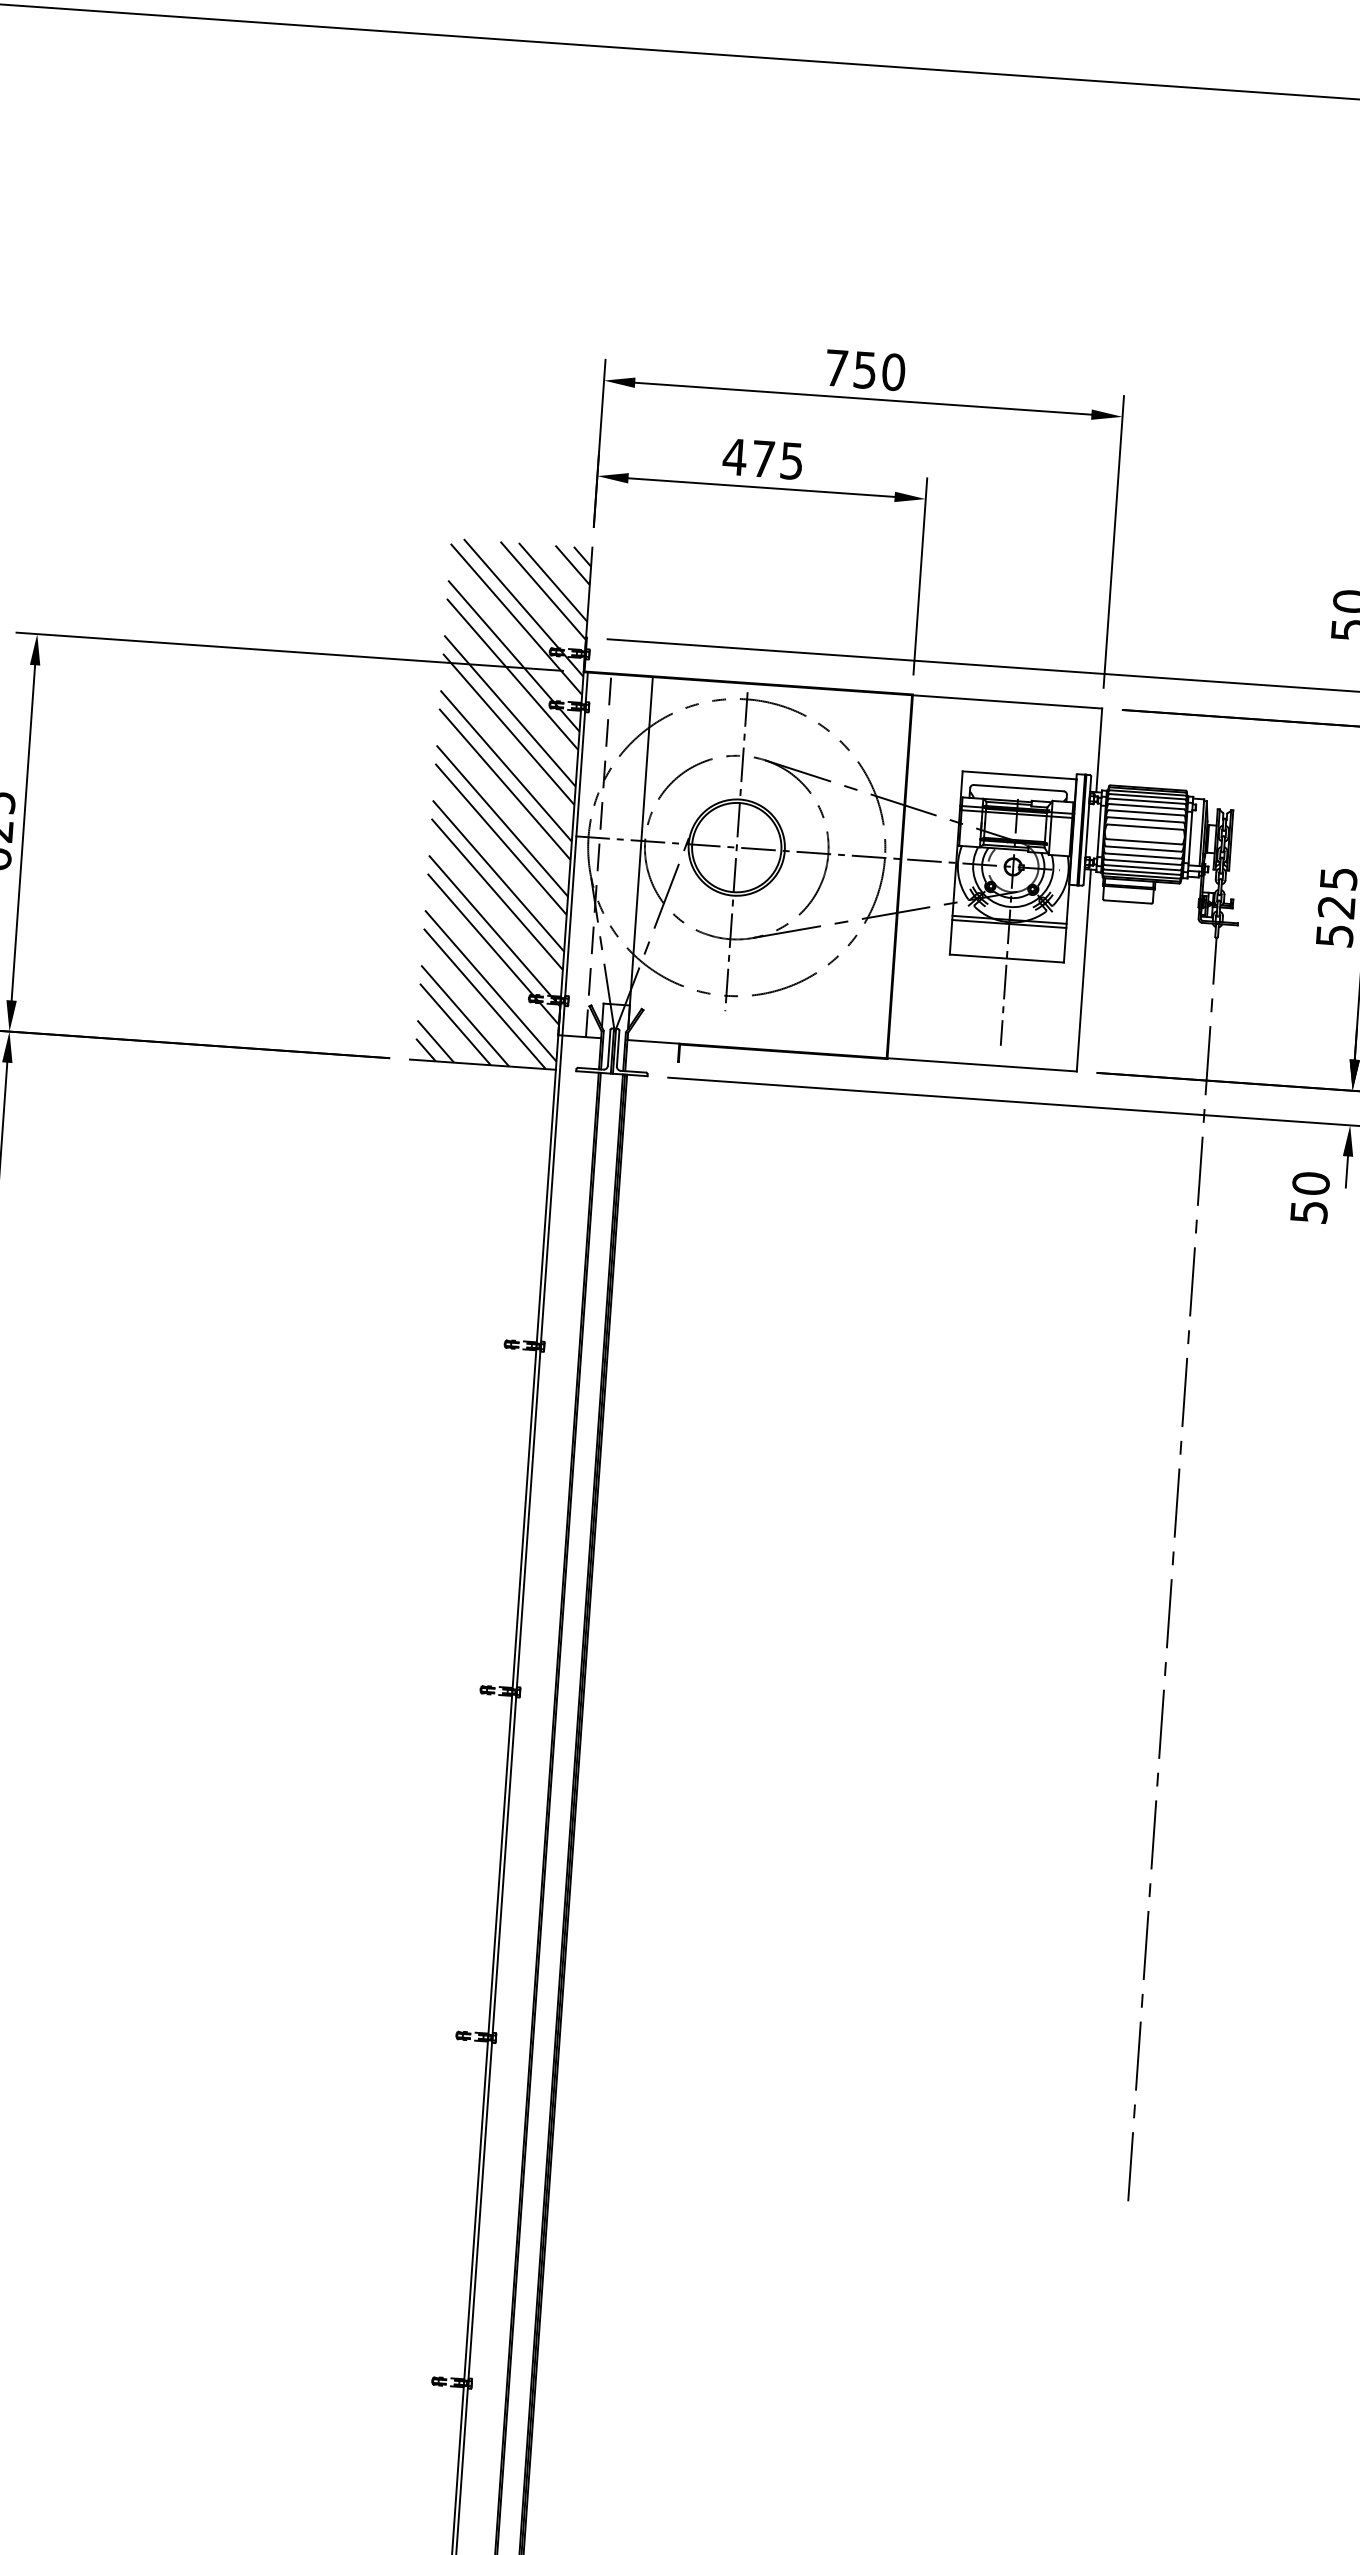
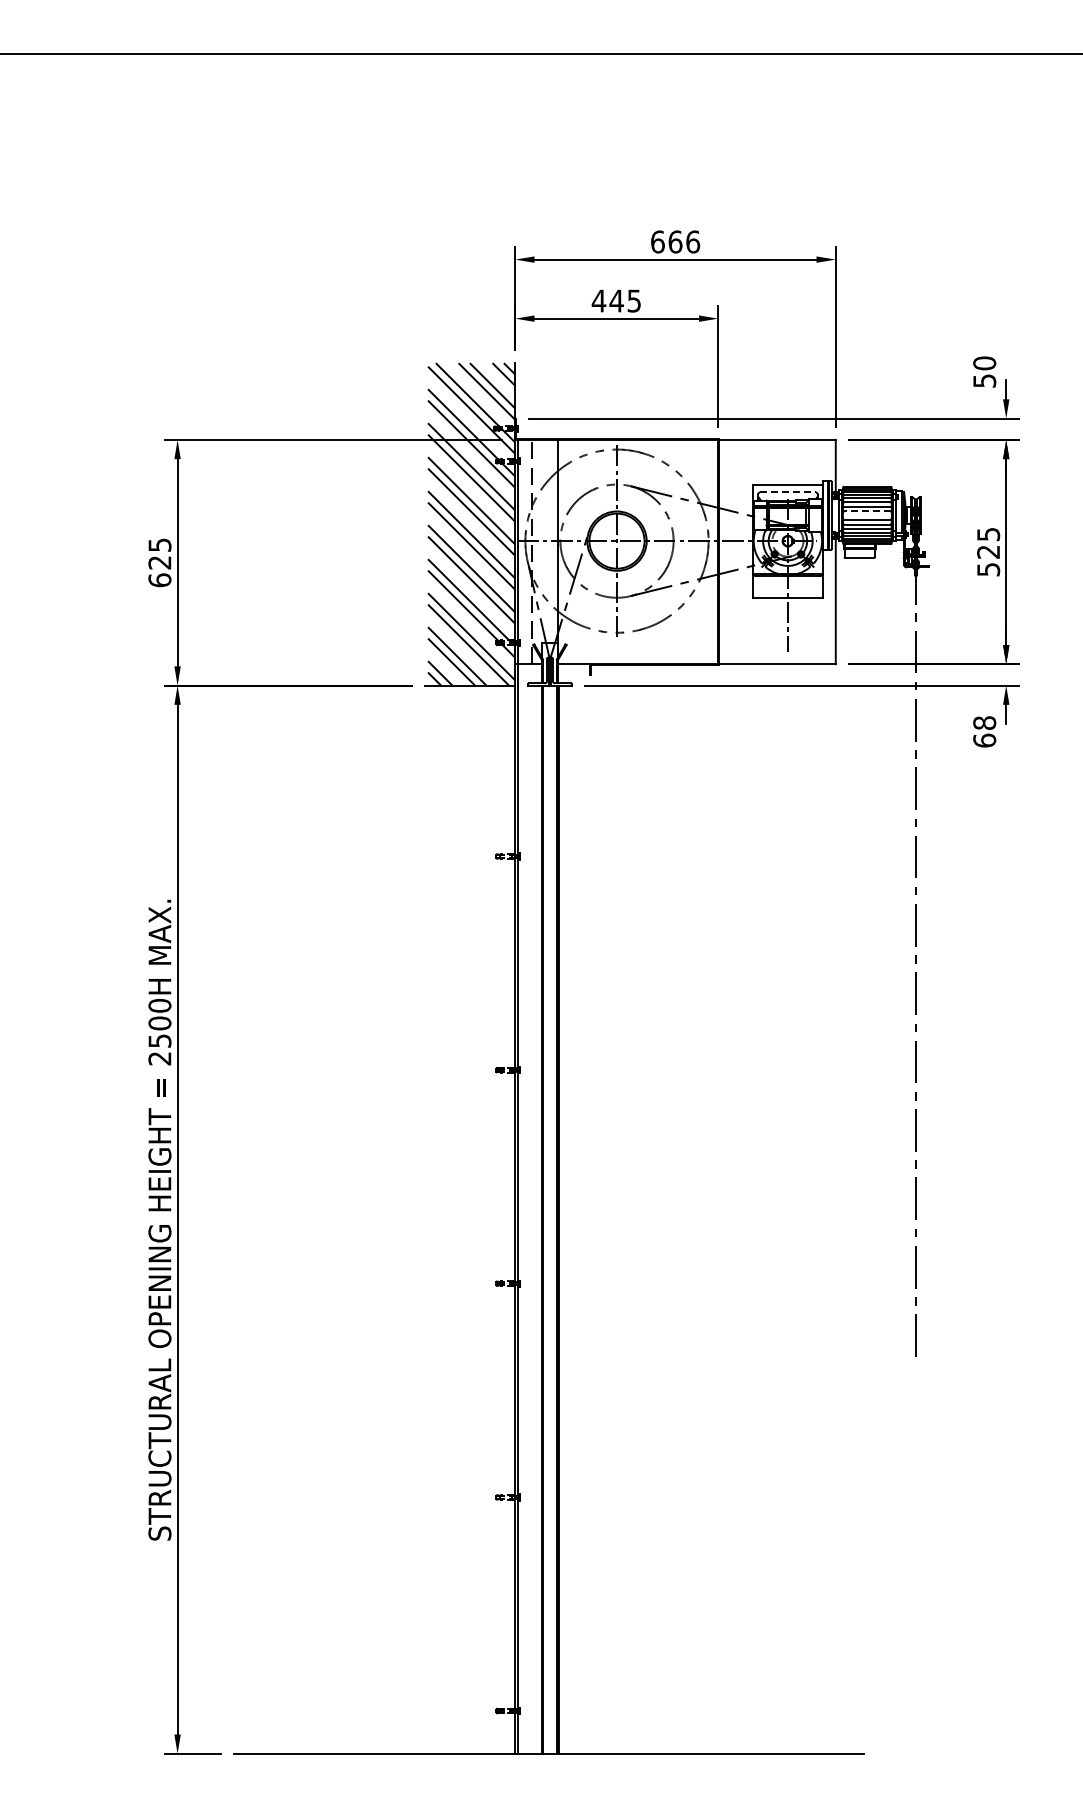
text: (865, 369) -> (675, 241), 750 -> 666
text: (763, 458) -> (616, 300), 475 -> 445
line: (1018, 788) -> (787, 492), solid -> dashed
line: (1143, 827) -> (866, 511), solid -> dashed
text: (1309, 1197) -> (984, 731), 50 -> 68

